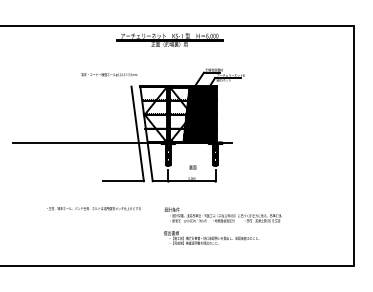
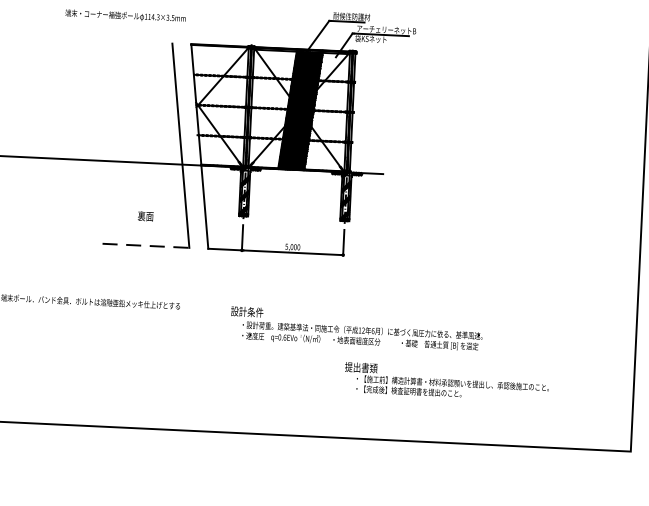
hatch: (204, 114) -> (326, 110), removed
text: (192, 167) -> (144, 216), moved
line: (124, 181) -> (147, 246), solid -> dashed
text: (211, 237) -> (446, 380), moved

